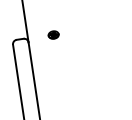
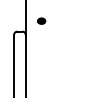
part: (53, 34) -> (41, 20), moved

